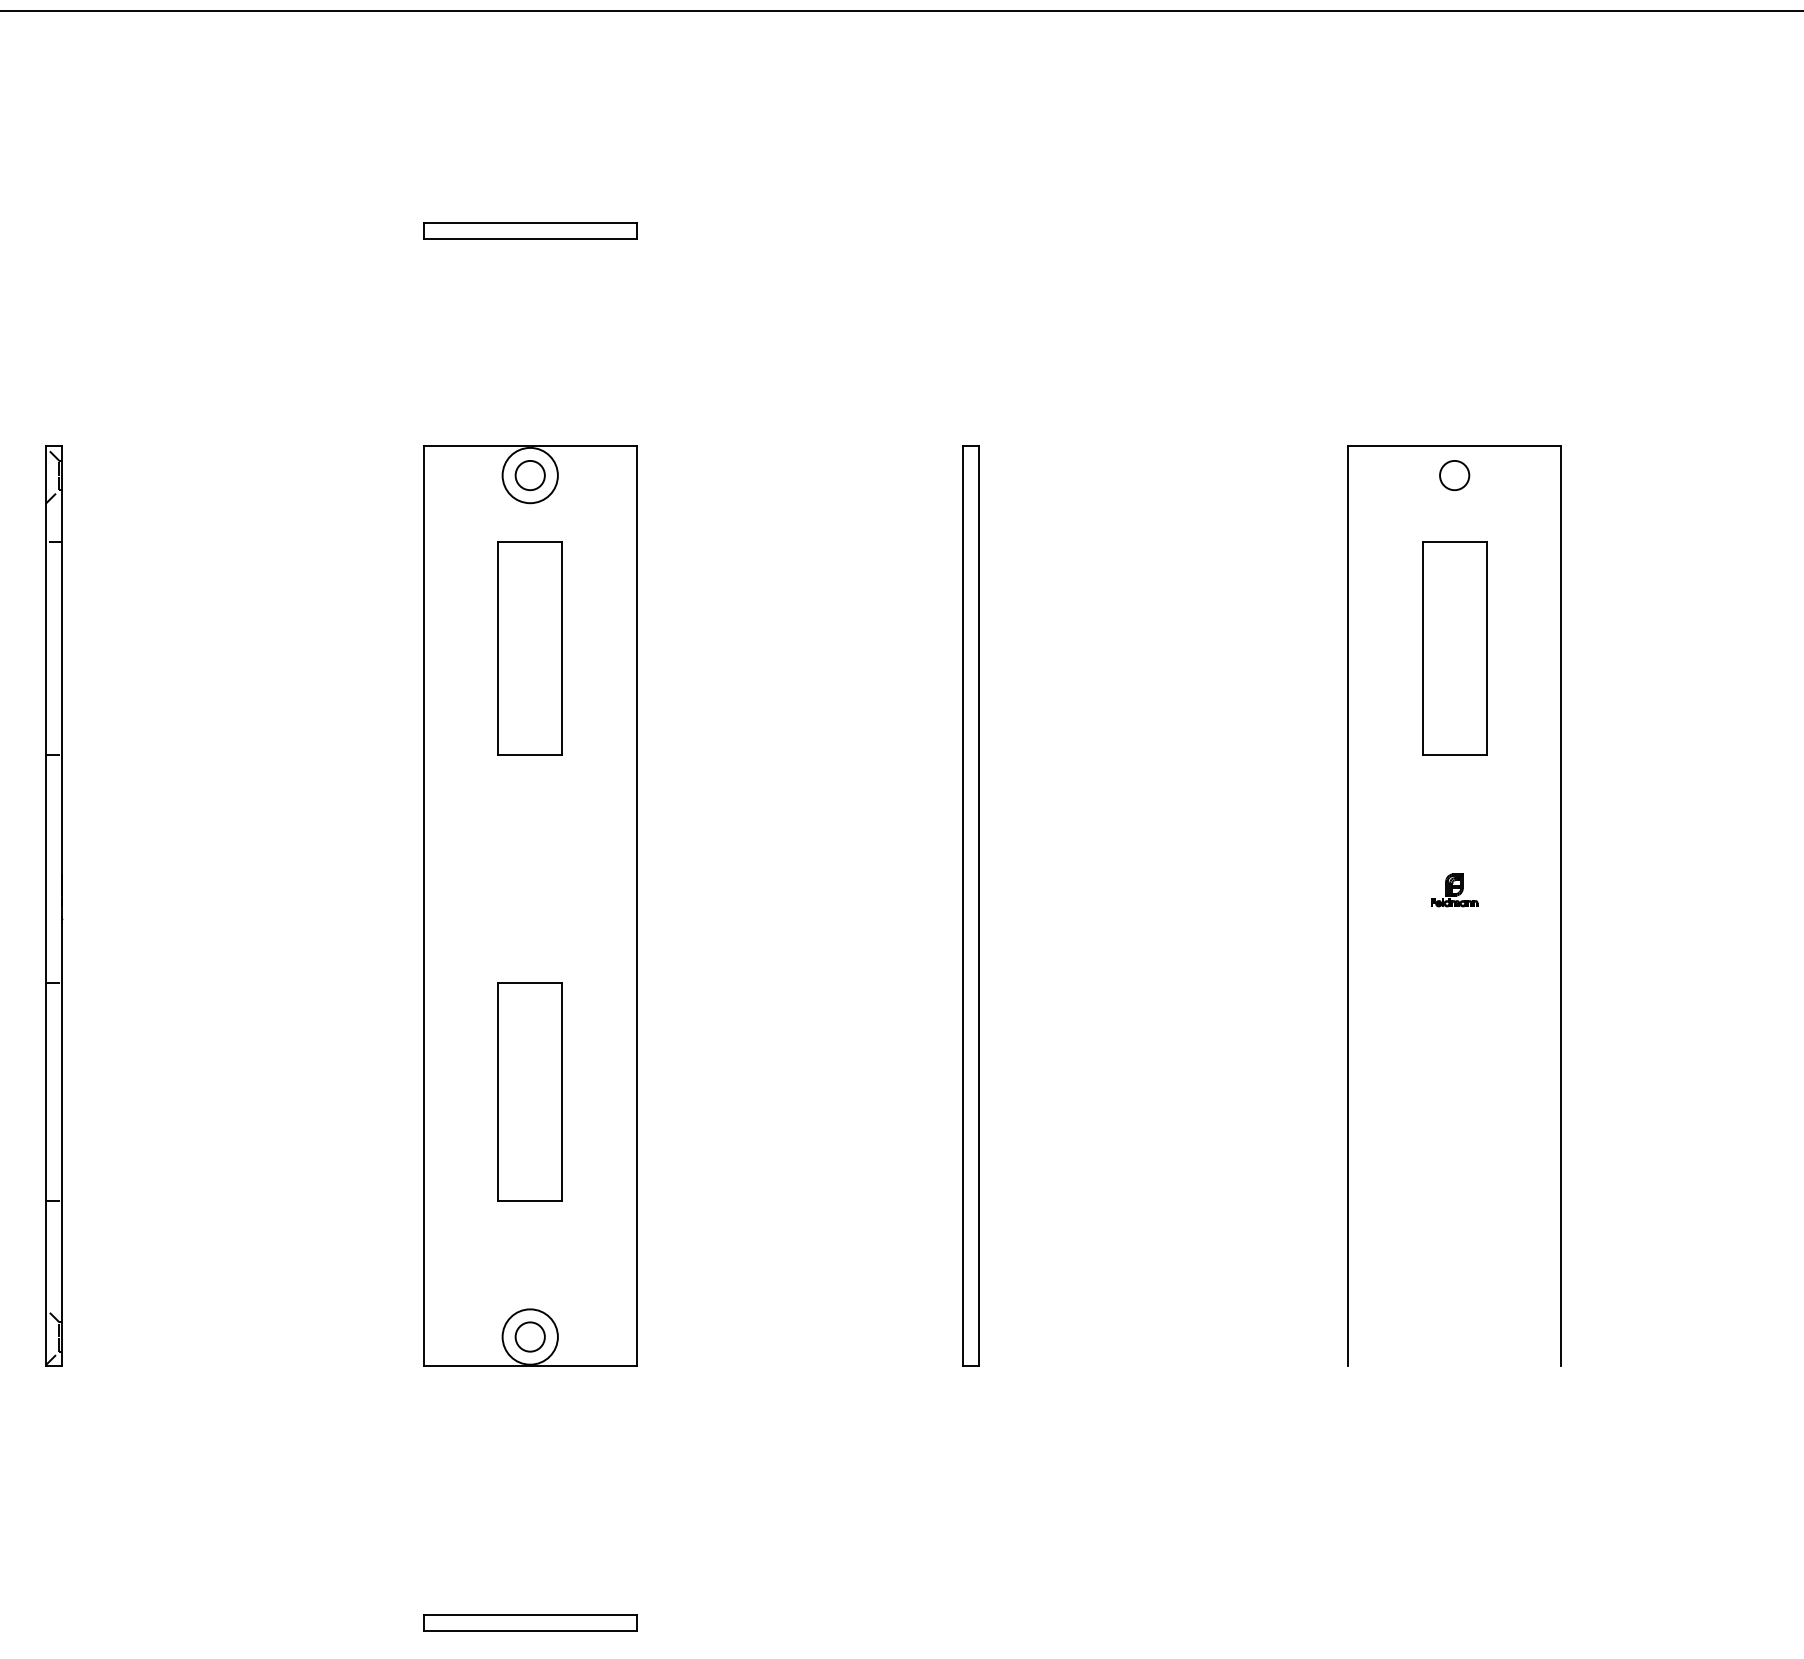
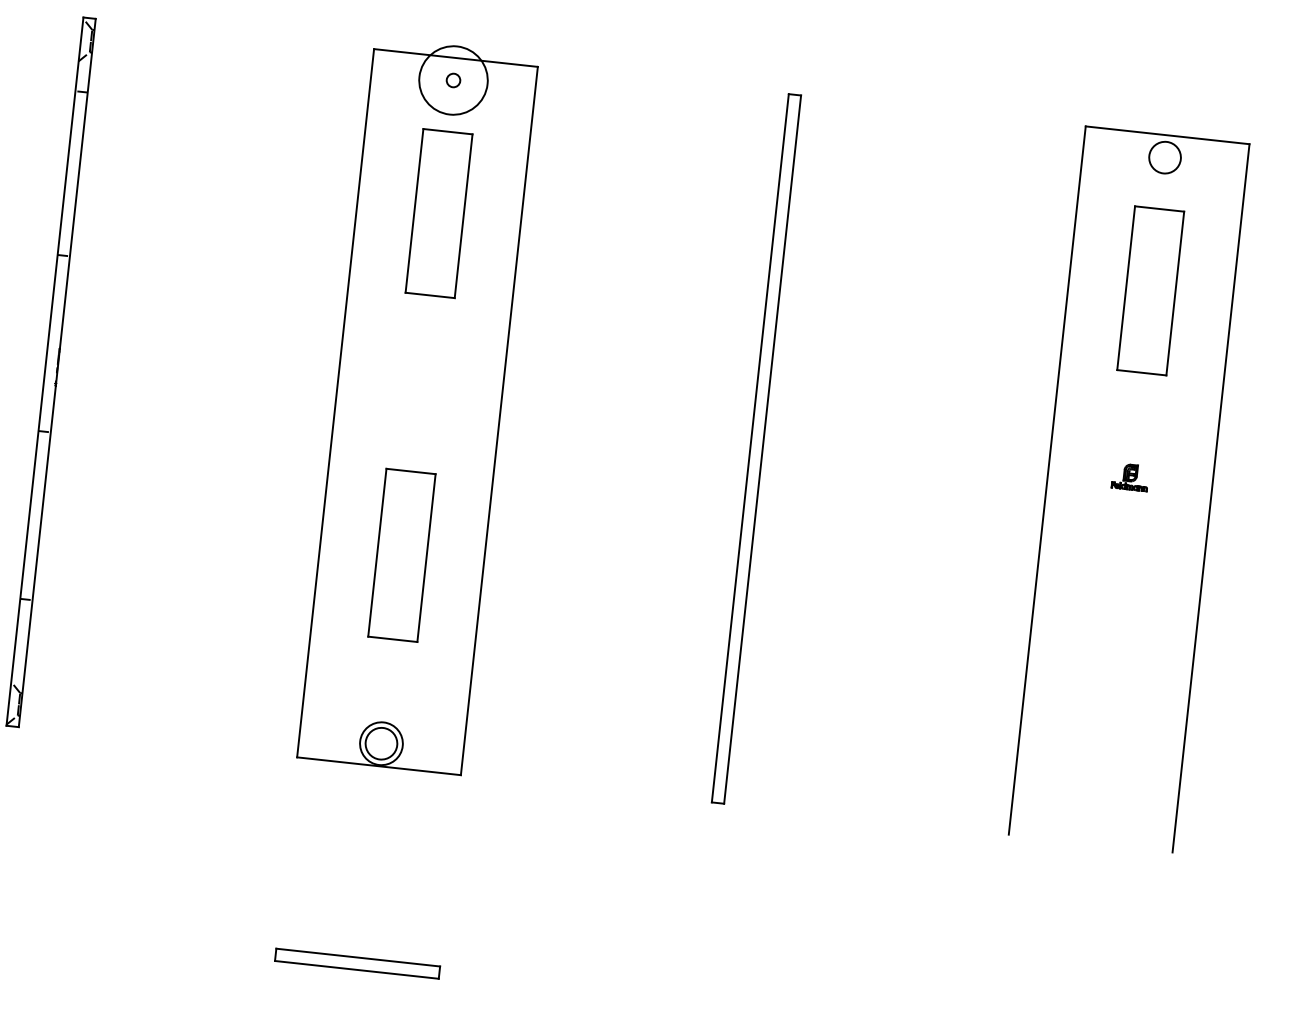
circle: (529, 475) -> (452, 80), size x0.6
circle: (529, 475) -> (452, 80), size x1.6
circle: (1454, 475) -> (1165, 157), size x1.4
circle: (529, 1336) -> (380, 743), size x1.4

